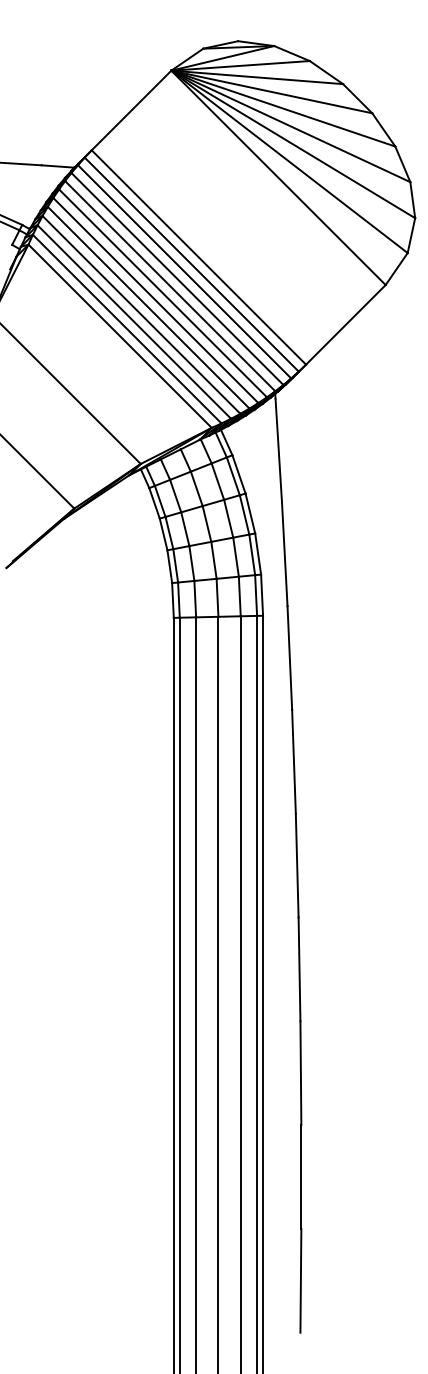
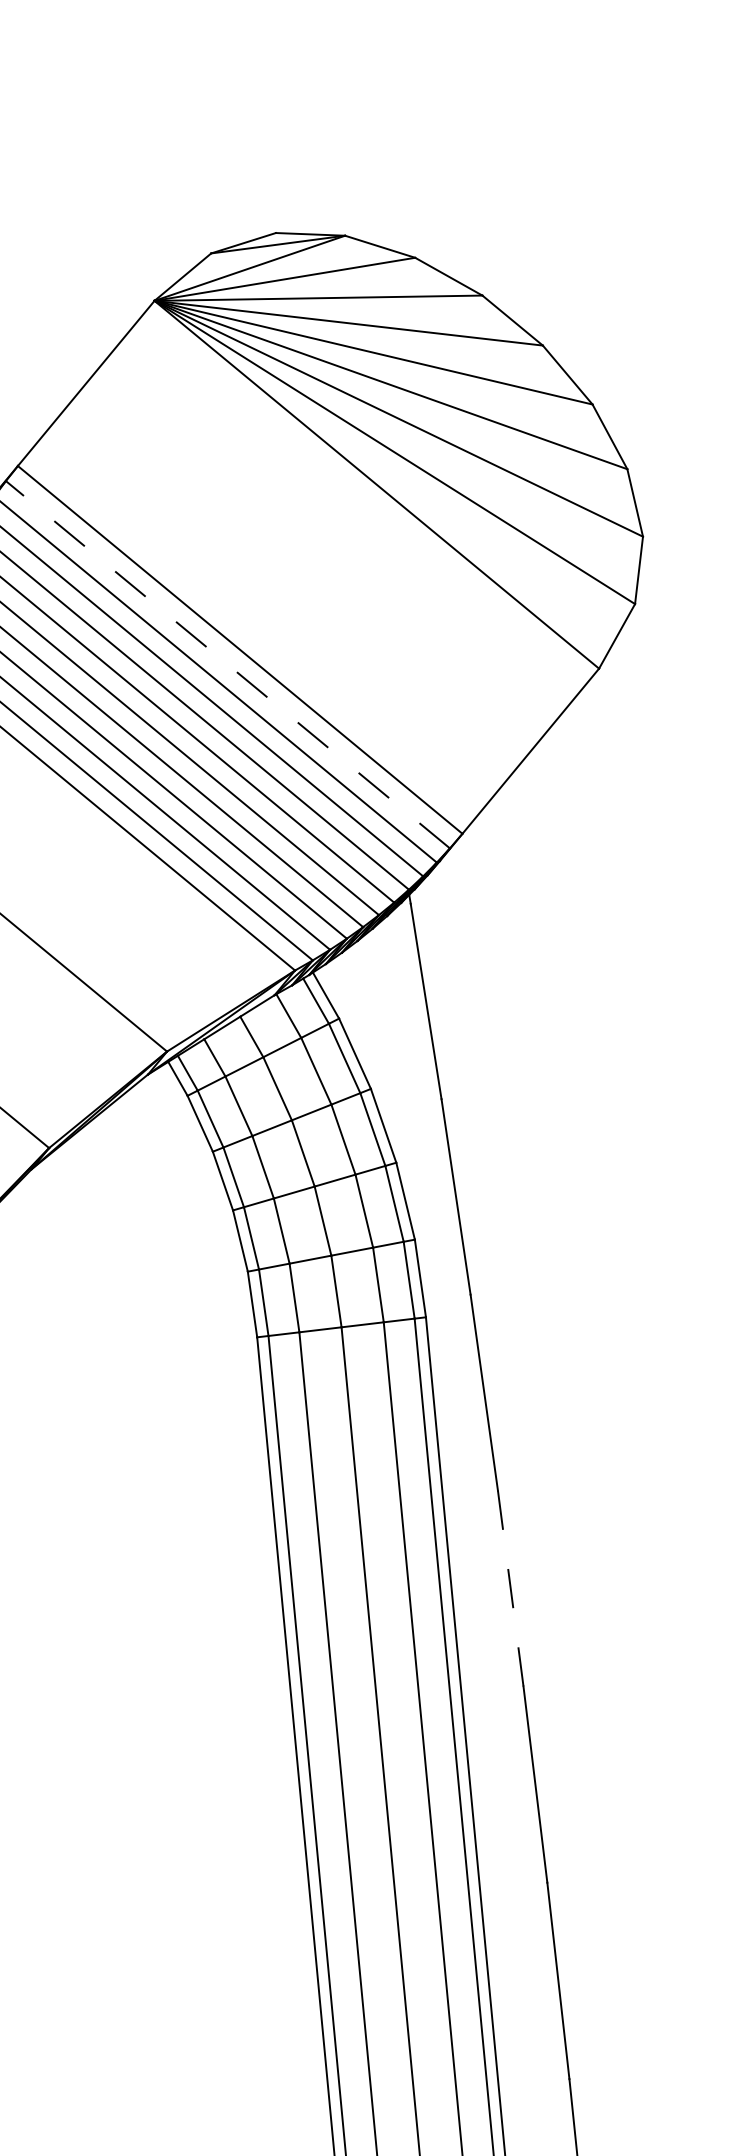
line: (191, 264) -> (227, 664), solid -> dashed
line: (293, 761) -> (509, 1588), solid -> dashed

